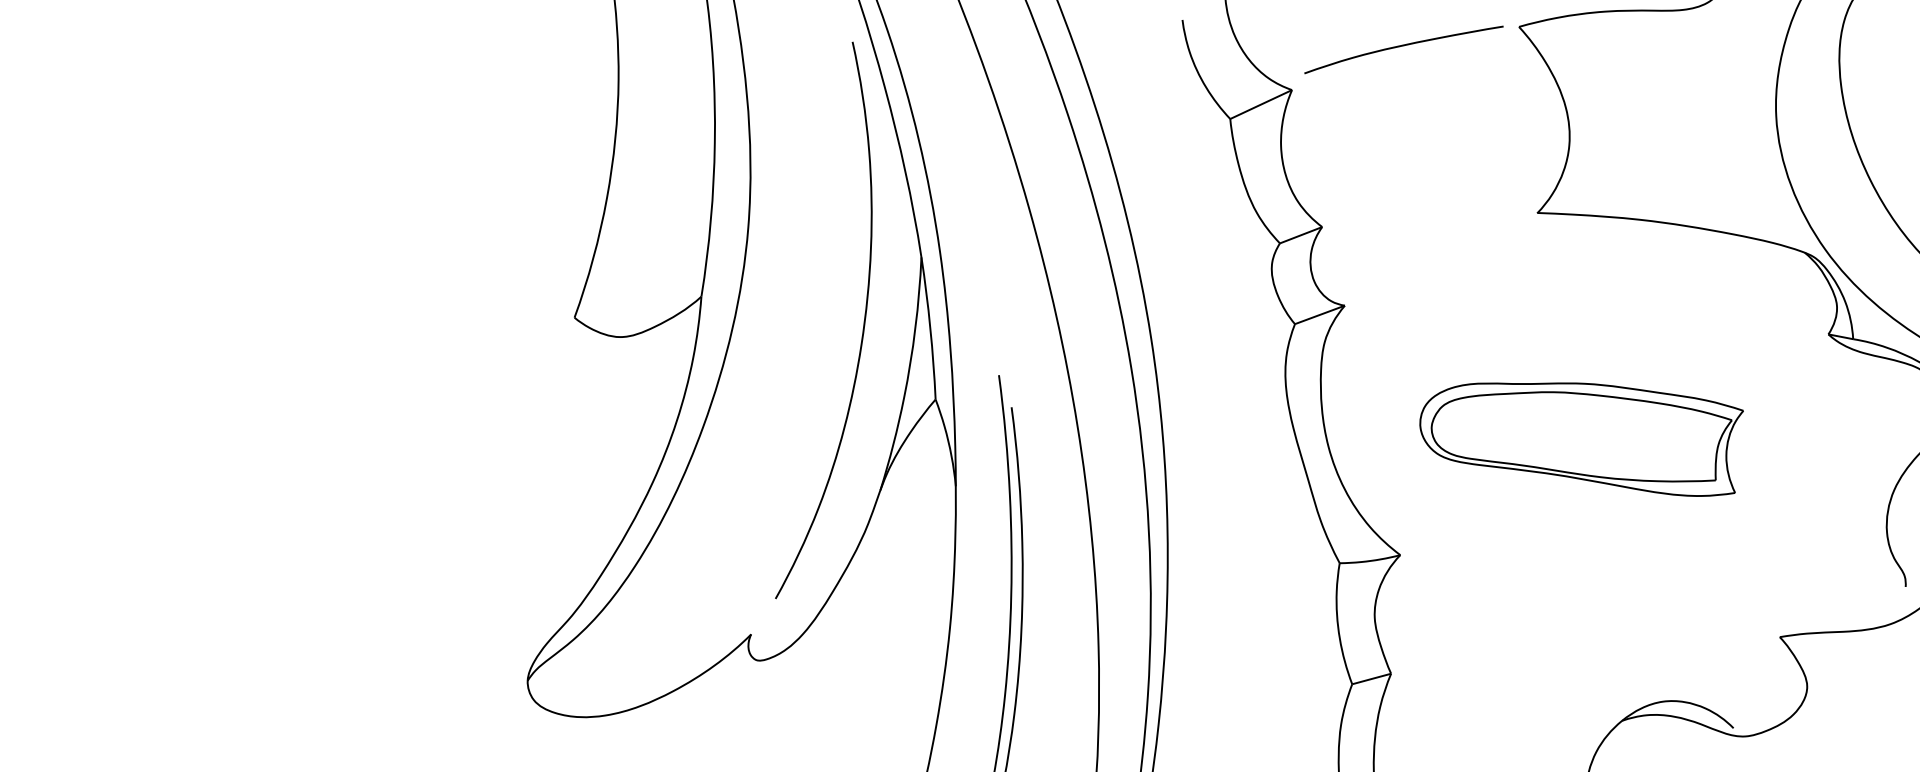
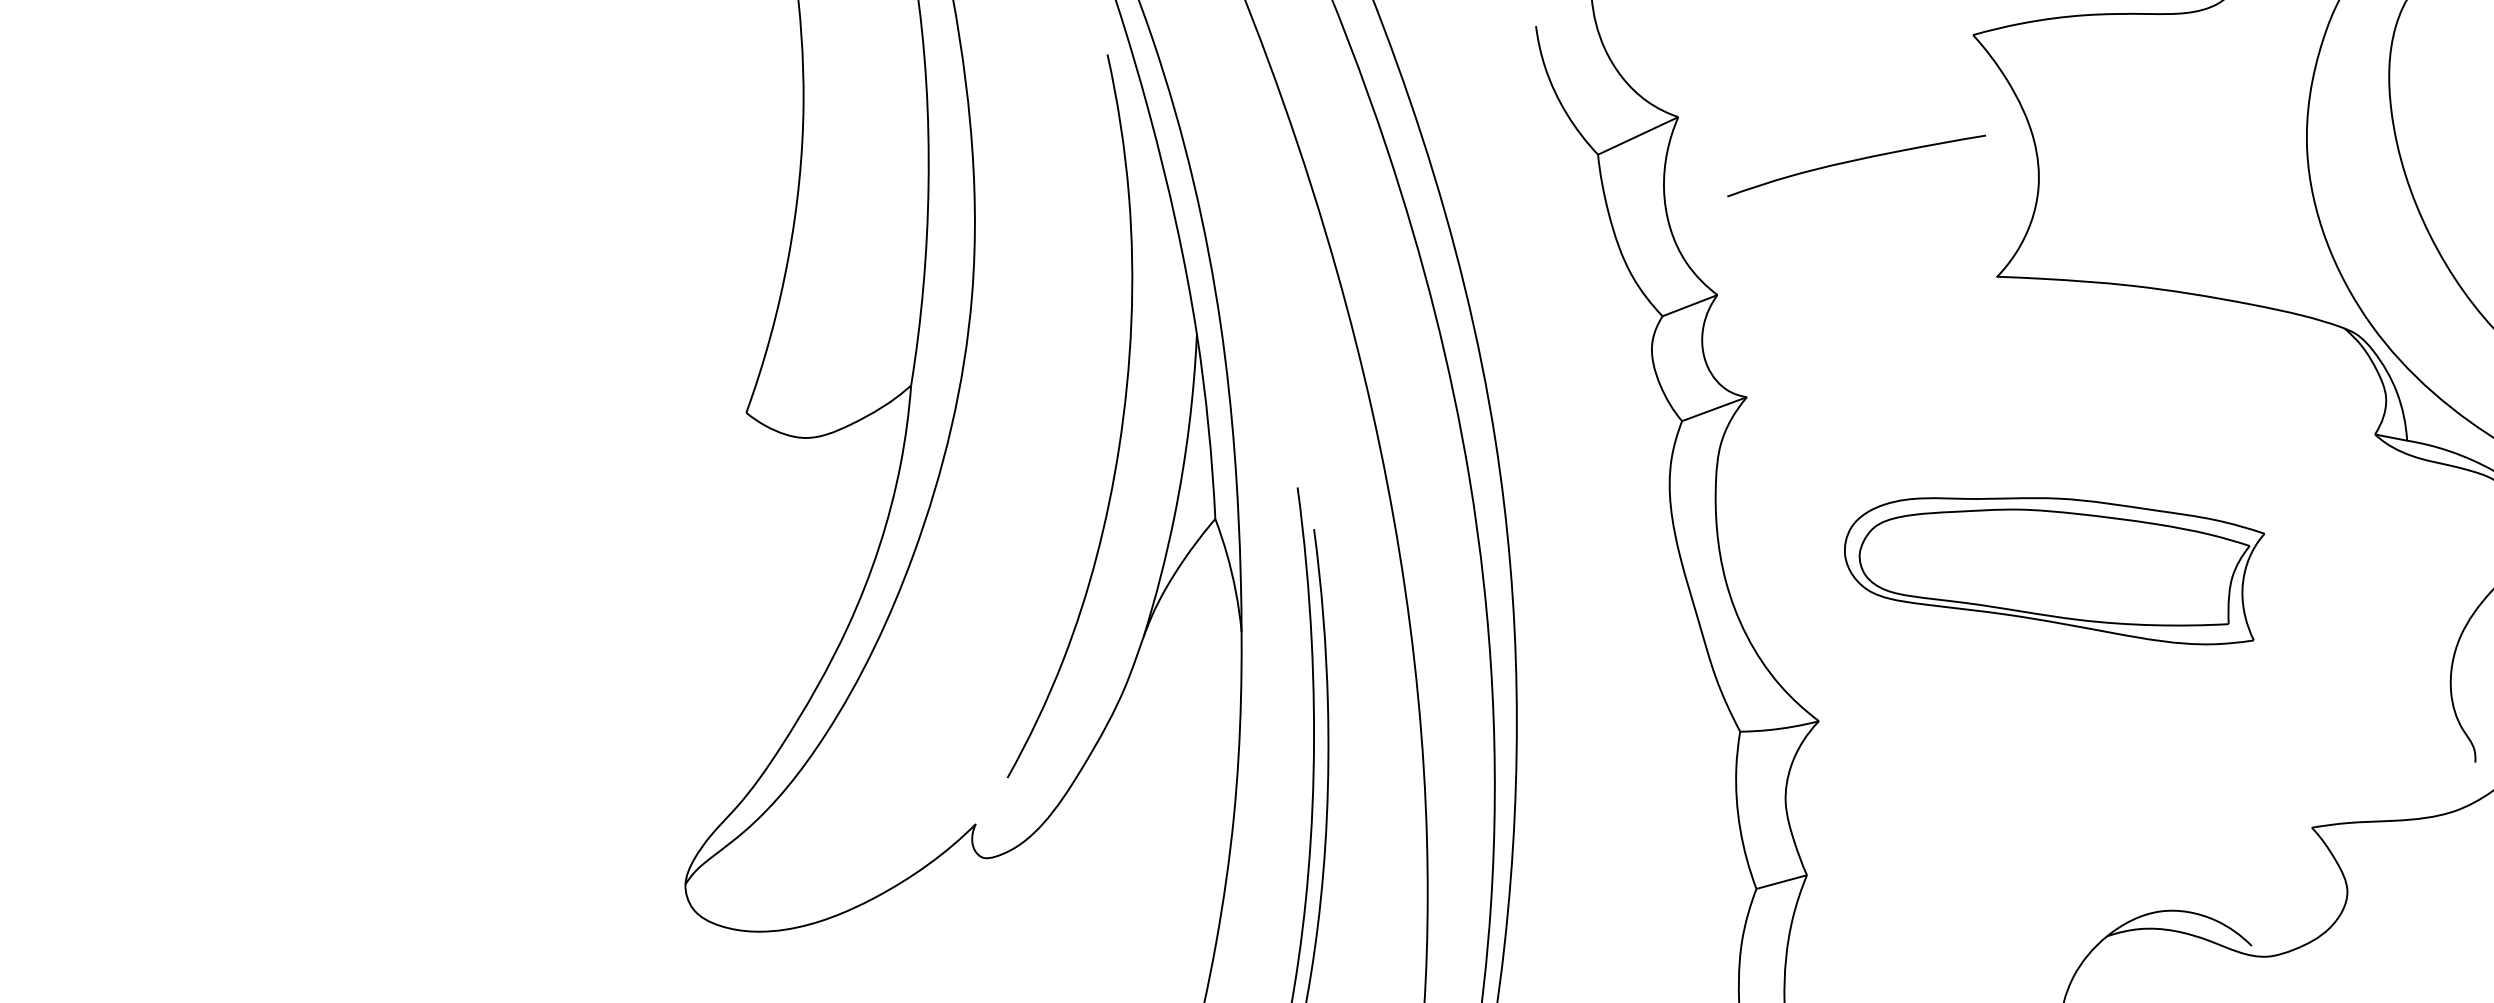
curve: (1403, 46) -> (1855, 161), moved

